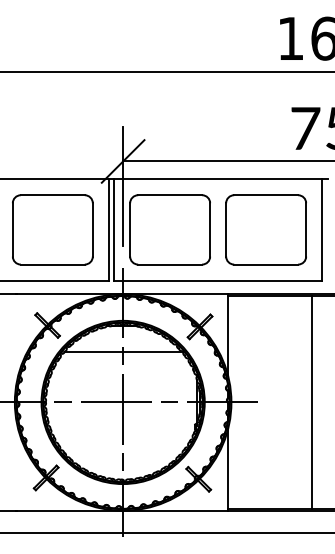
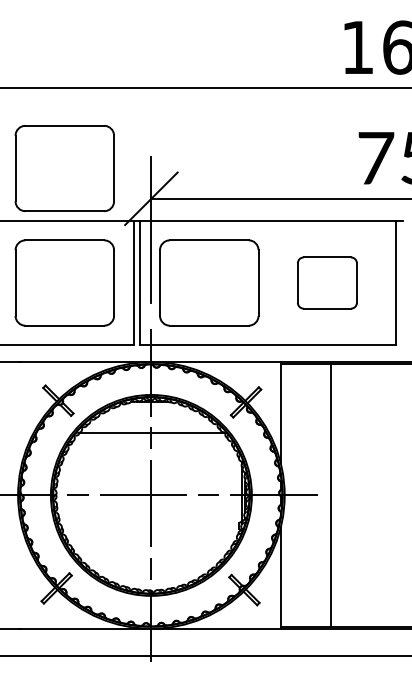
part: (52, 136) -> (64, 168), added
part: (265, 229) -> (326, 282), size x0.6
line: (312, 402) -> (331, 495), moved

